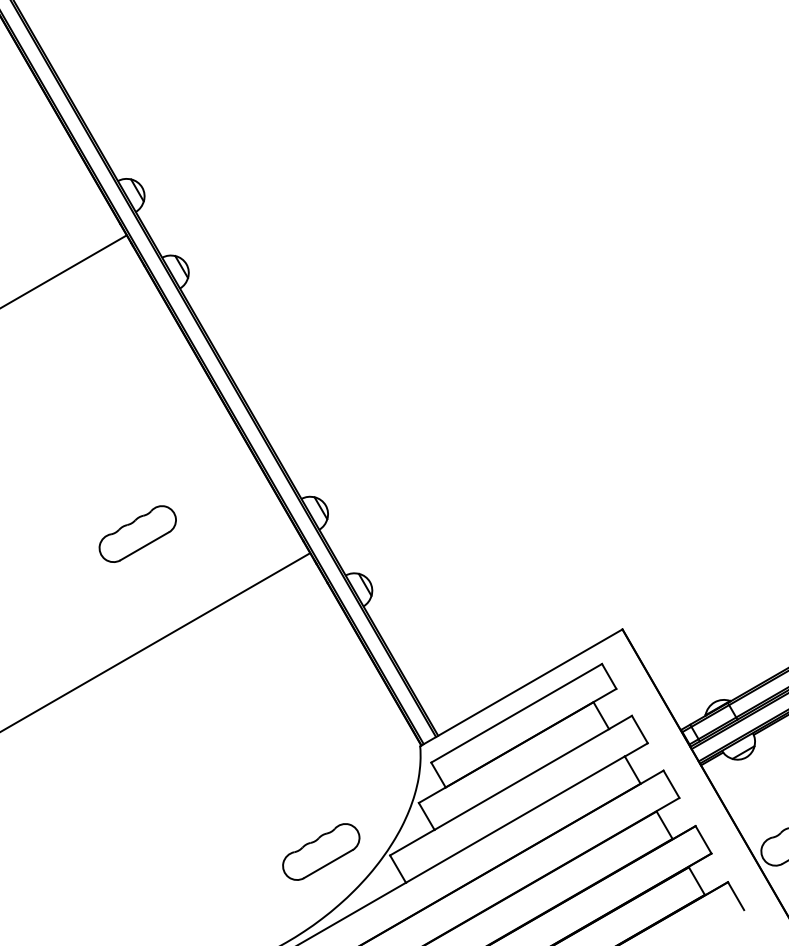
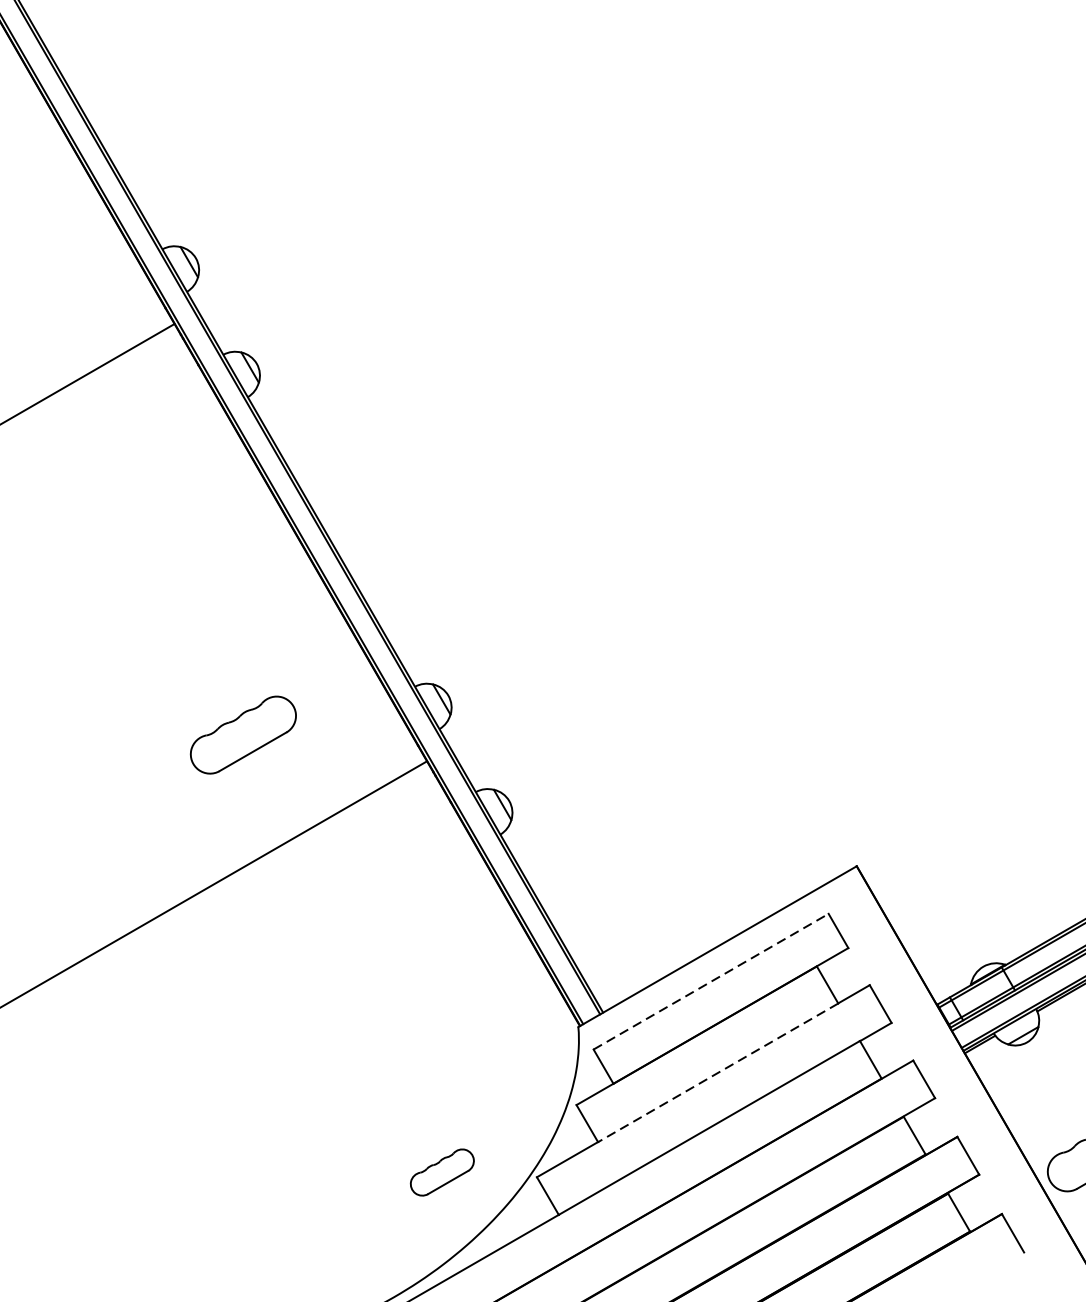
part: (137, 533) -> (243, 734), moved
line: (516, 713) -> (710, 981), solid -> dashed
line: (521, 779) -> (717, 1072), solid -> dashed
part: (321, 851) -> (442, 1171), size x0.6

